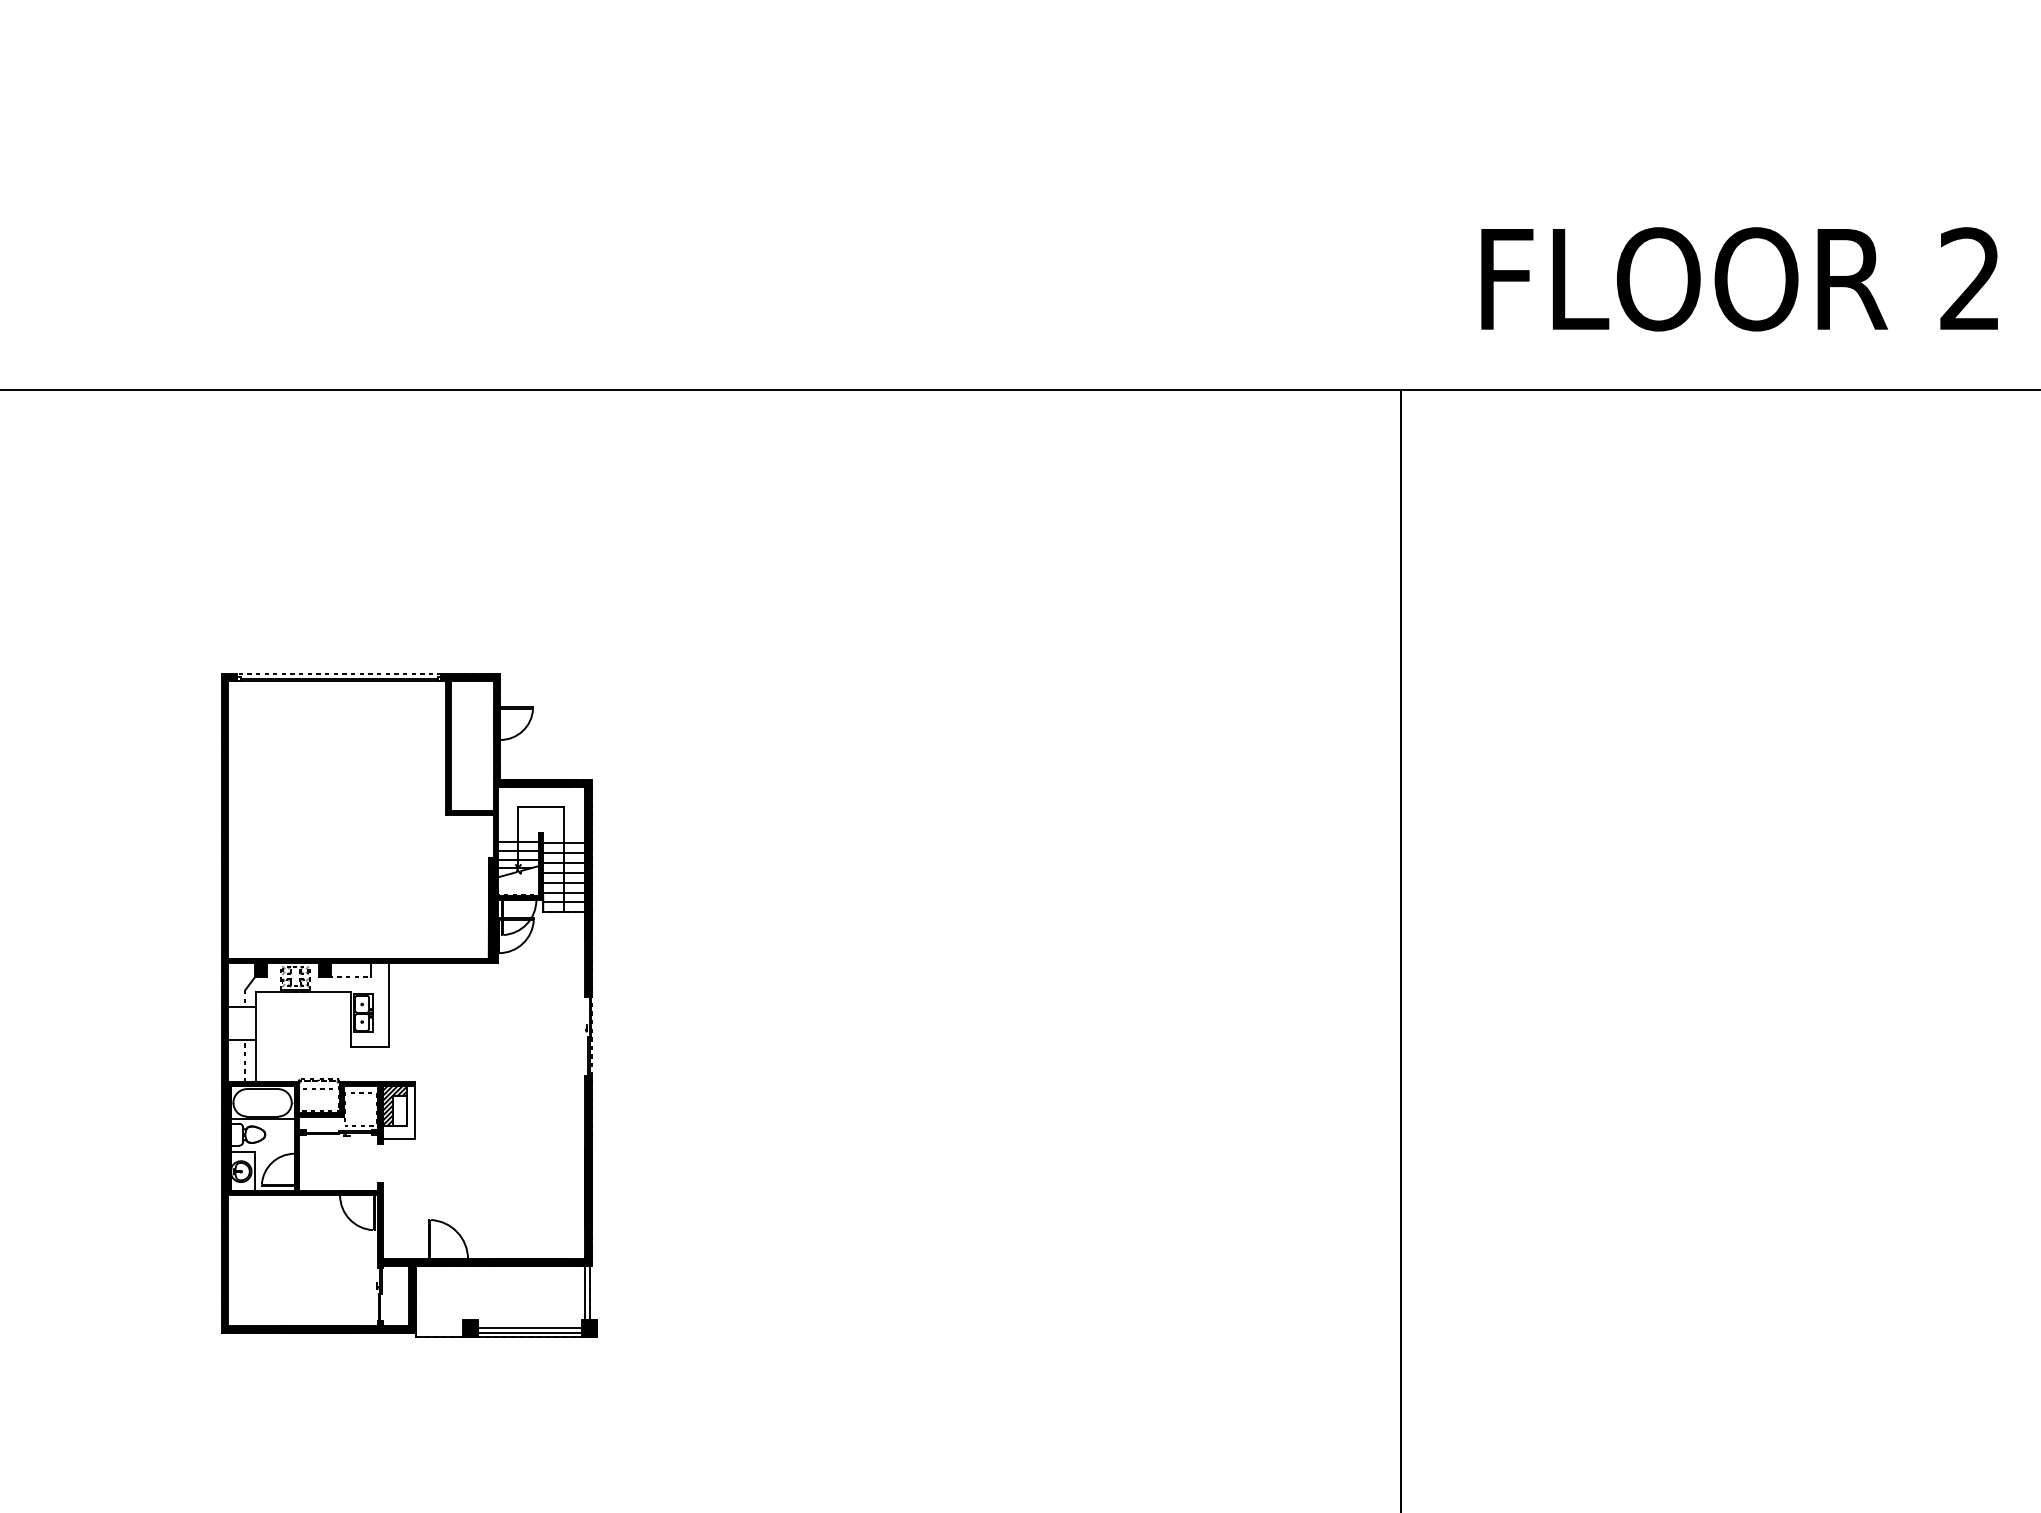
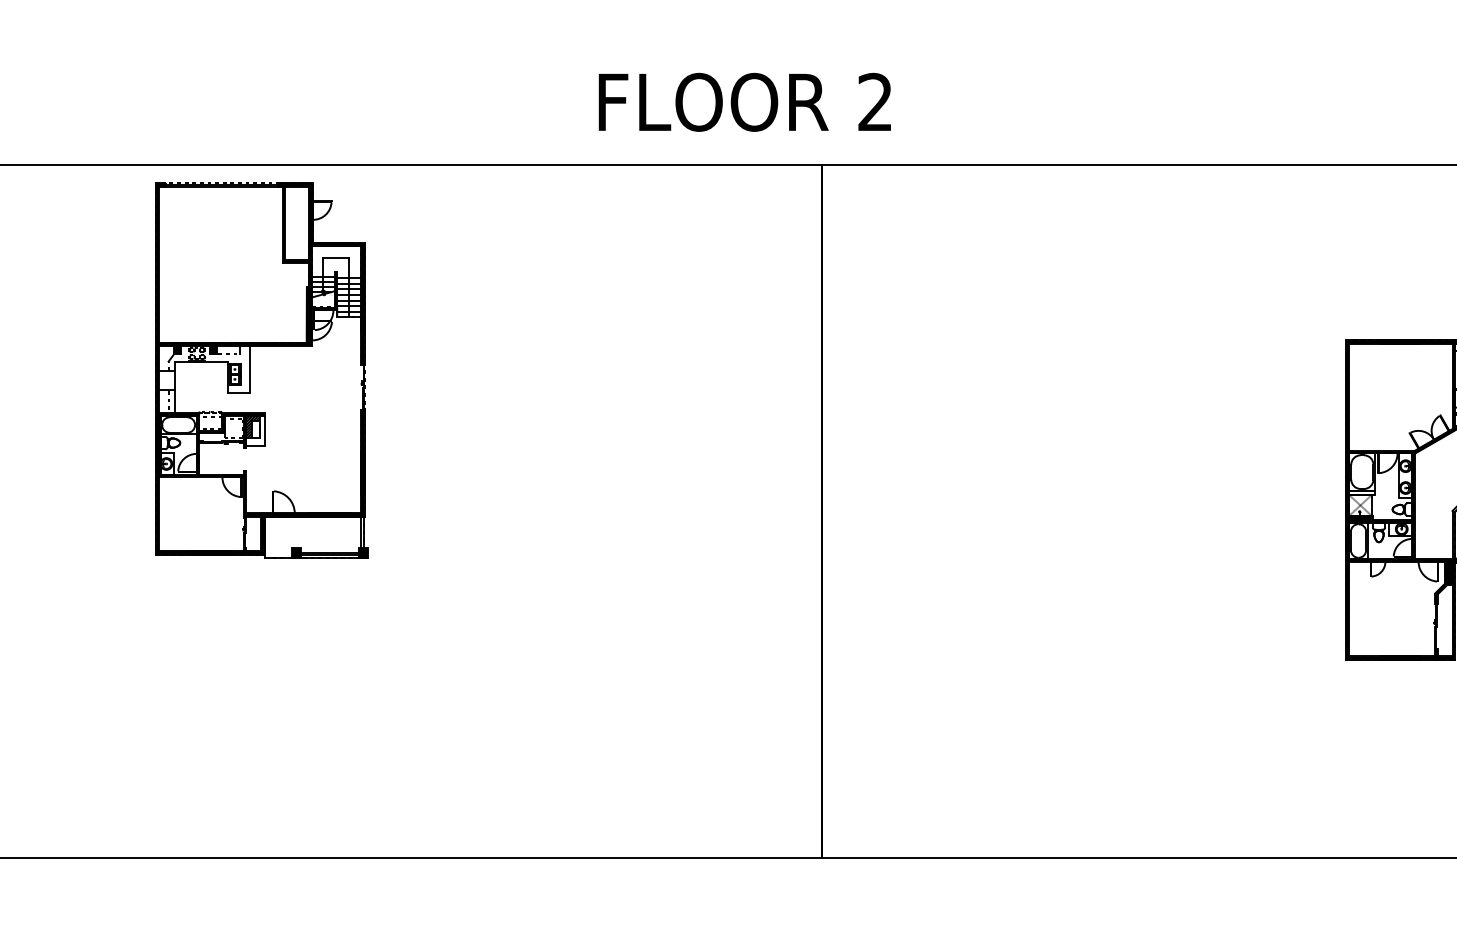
text: (1738, 277) -> (744, 101), moved
part: (409, 1006) -> (261, 370), moved

